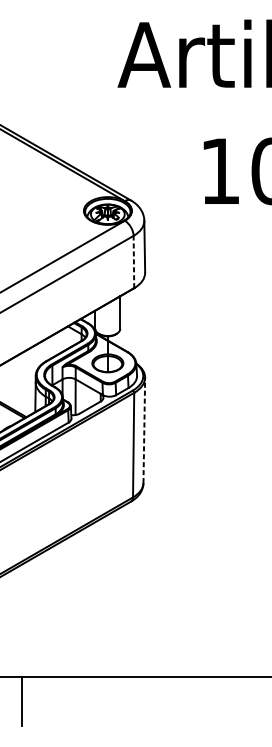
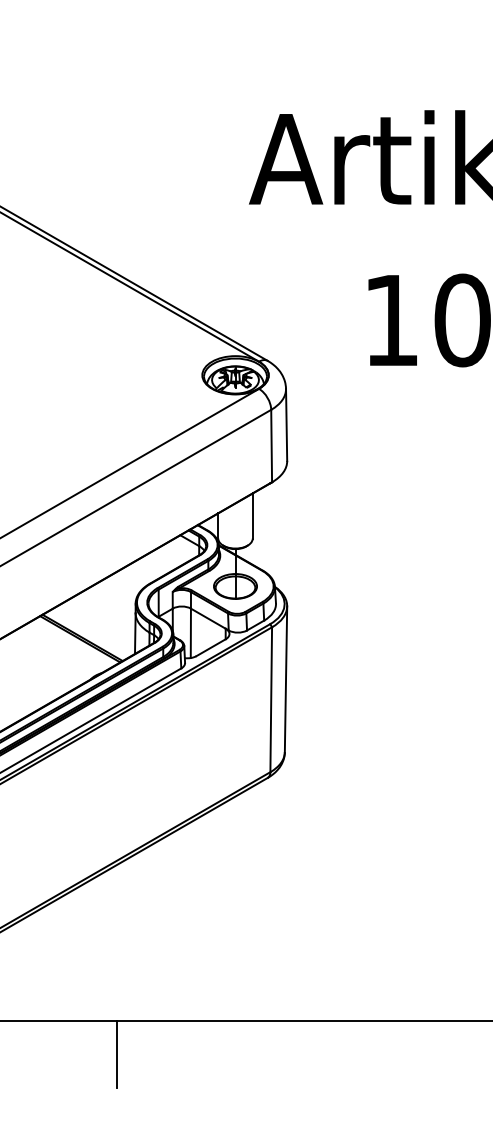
line: (133, 261) -> (271, 445), dashed -> solid
line: (144, 430) -> (286, 679), dashed -> solid

